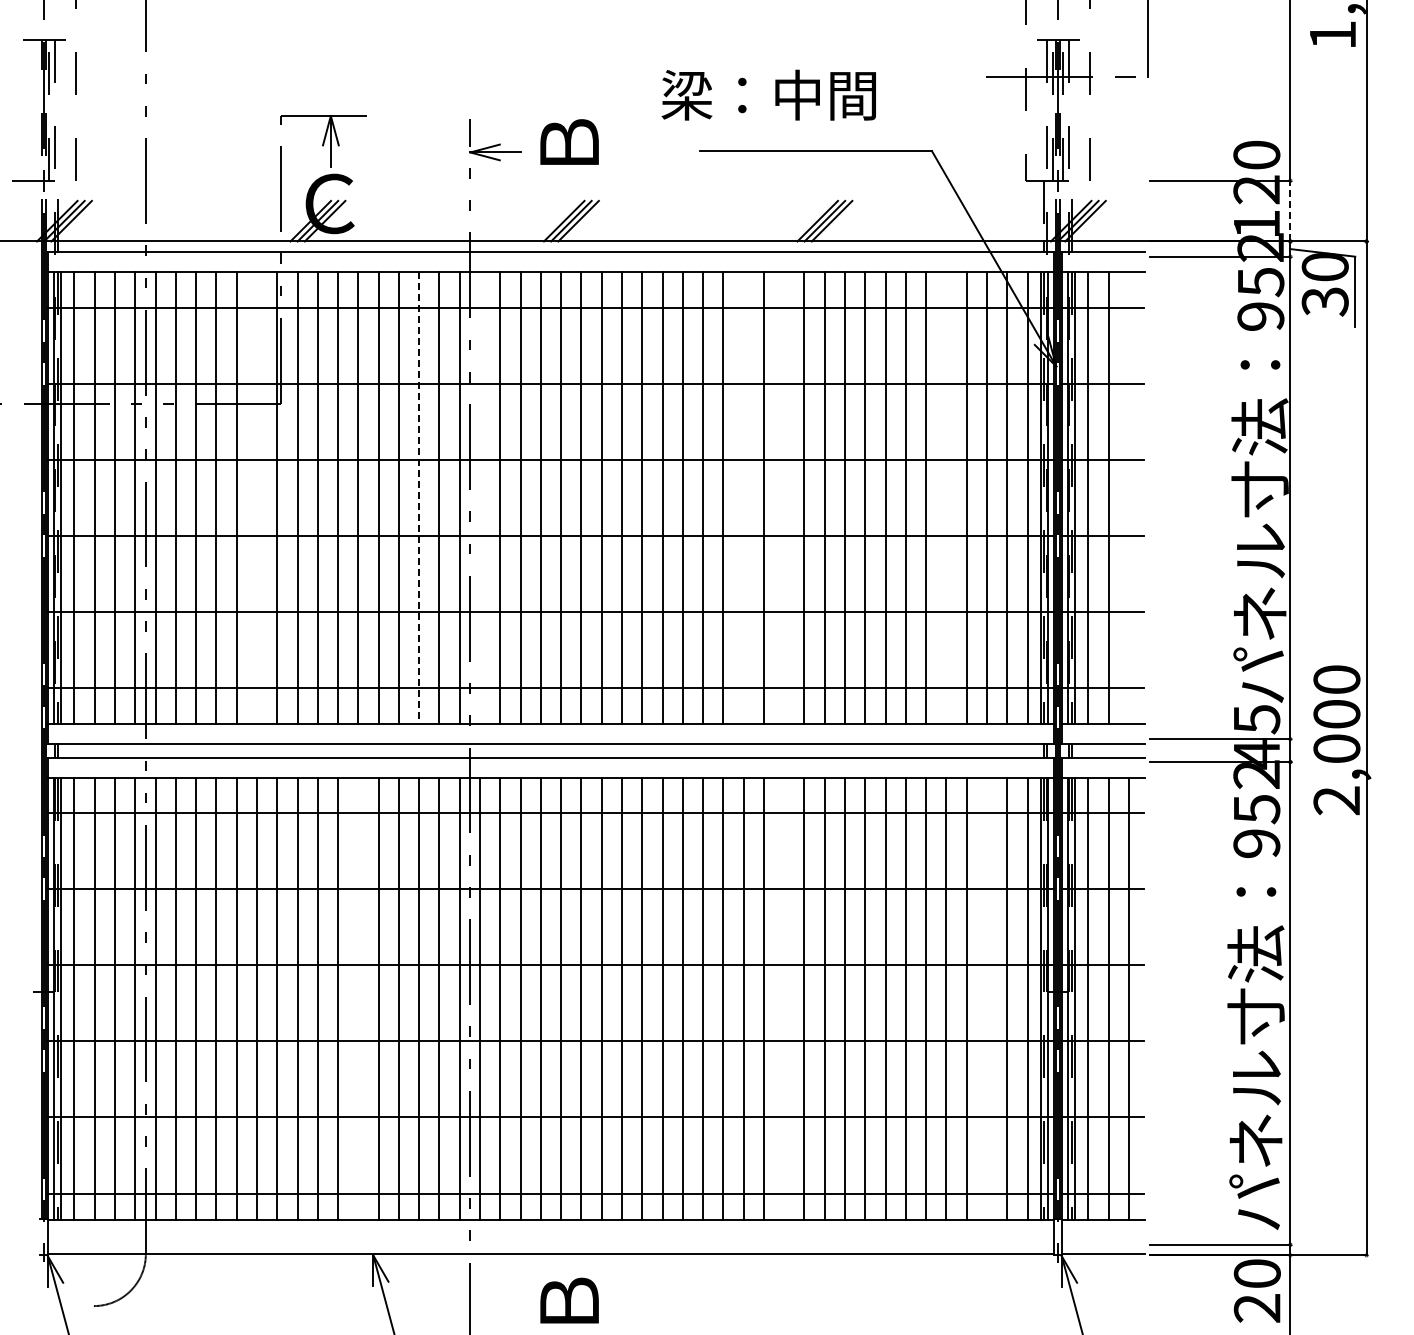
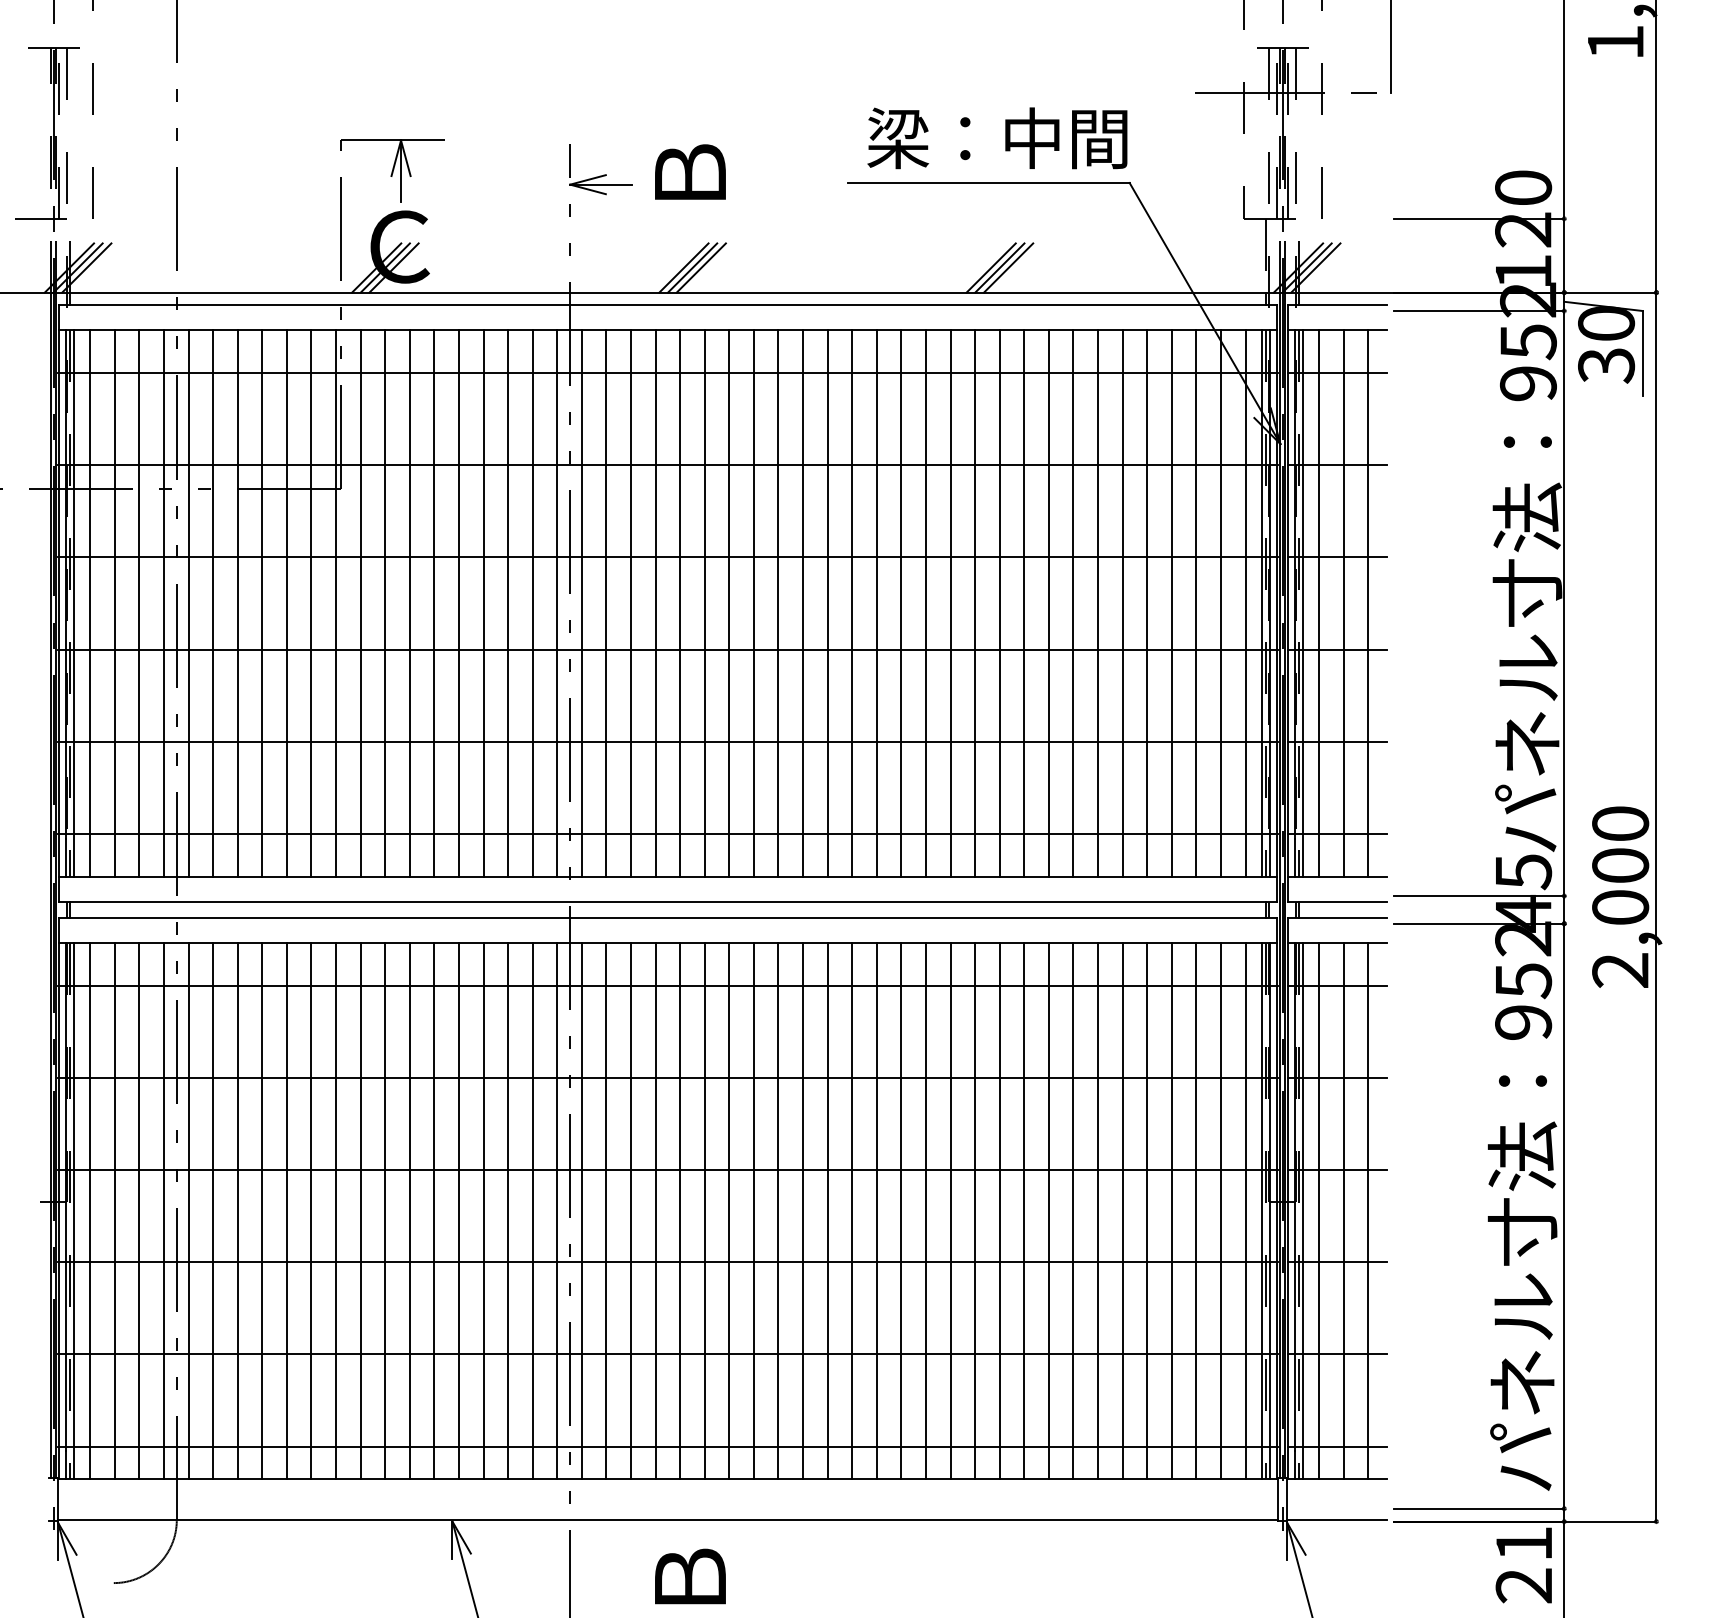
text: (768, 94) -> (997, 137), moved
line: (1290, 210) -> (1564, 255), dashed -> solid
line: (256, 497) -> (310, 602), added
line: (480, 497) -> (582, 602), added
line: (743, 497) -> (901, 602), added
line: (784, 497) -> (950, 602), added
line: (946, 497) -> (1147, 602), added
line: (1128, 497) -> (1367, 602), added
line: (419, 498) -> (508, 604), dashed -> solid
line: (358, 998) -> (434, 1210), added
line: (784, 998) -> (950, 1210), added
line: (986, 998) -> (1195, 1210), added
text: (1256, 1273) -> (1523, 1543), 20 -> 21

